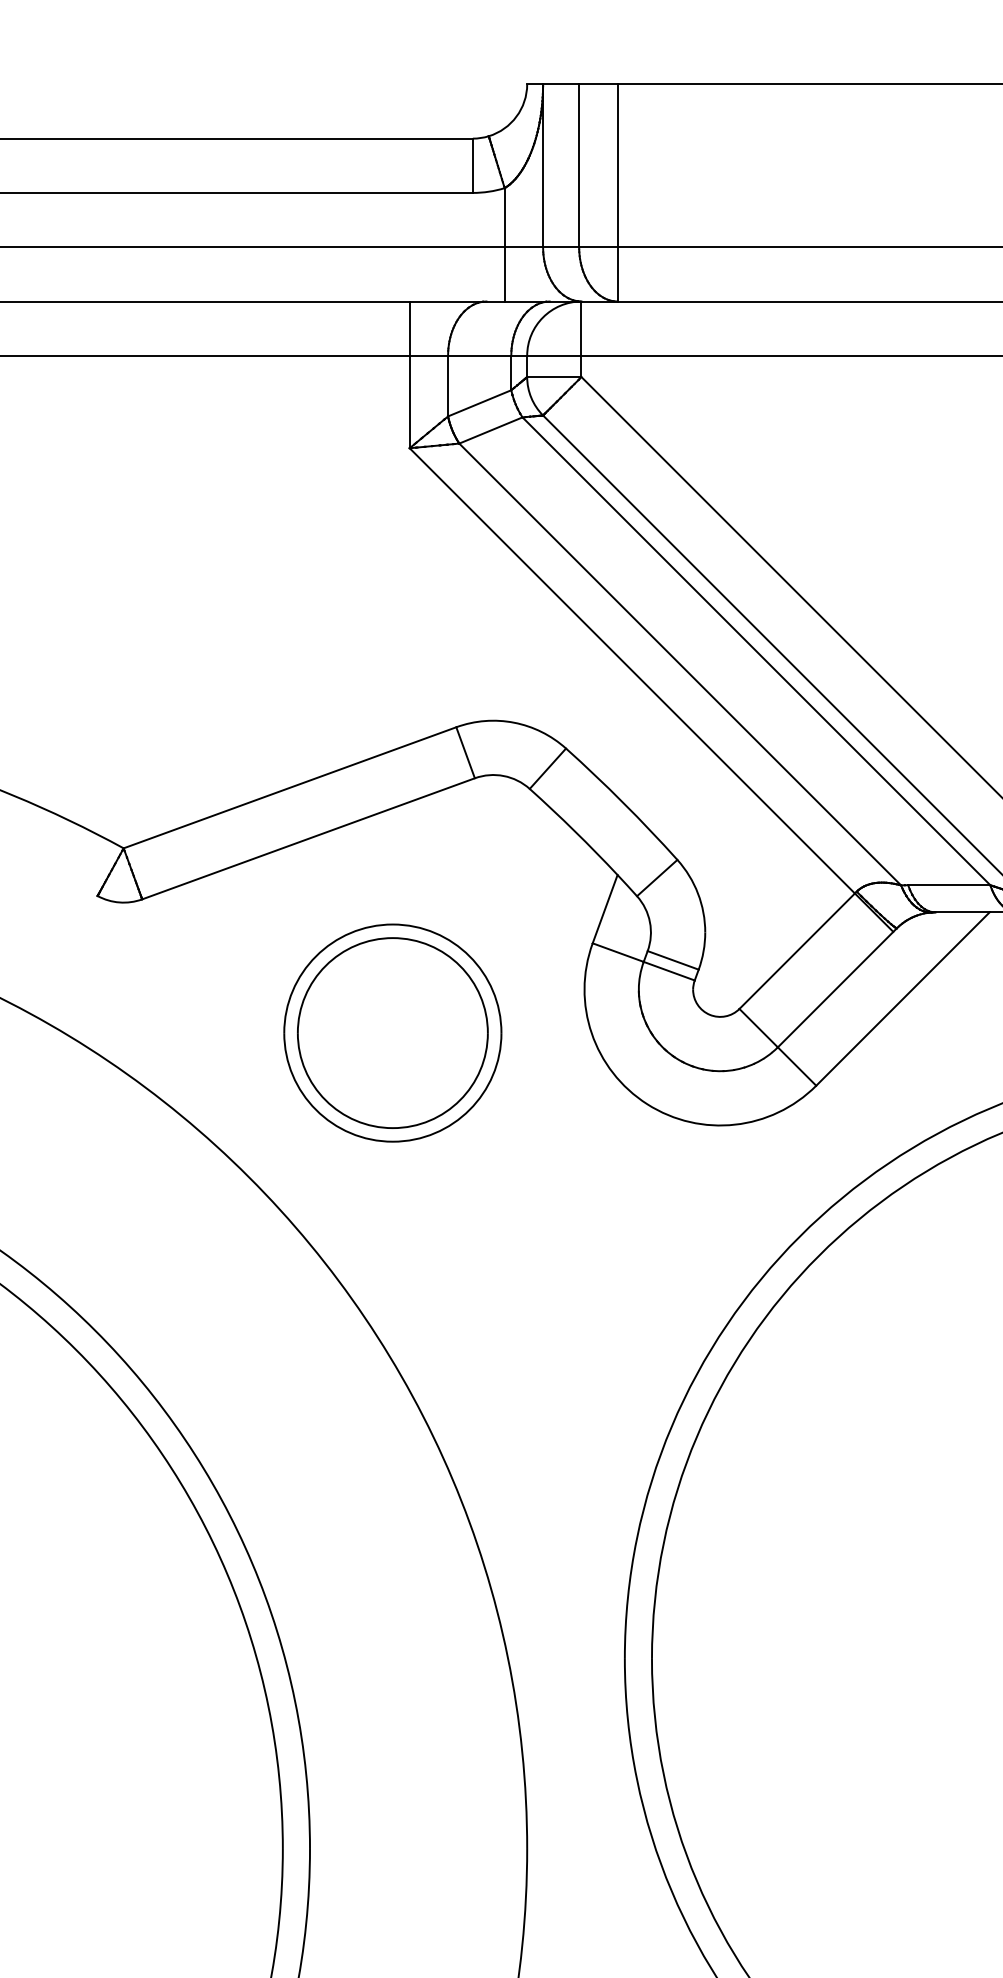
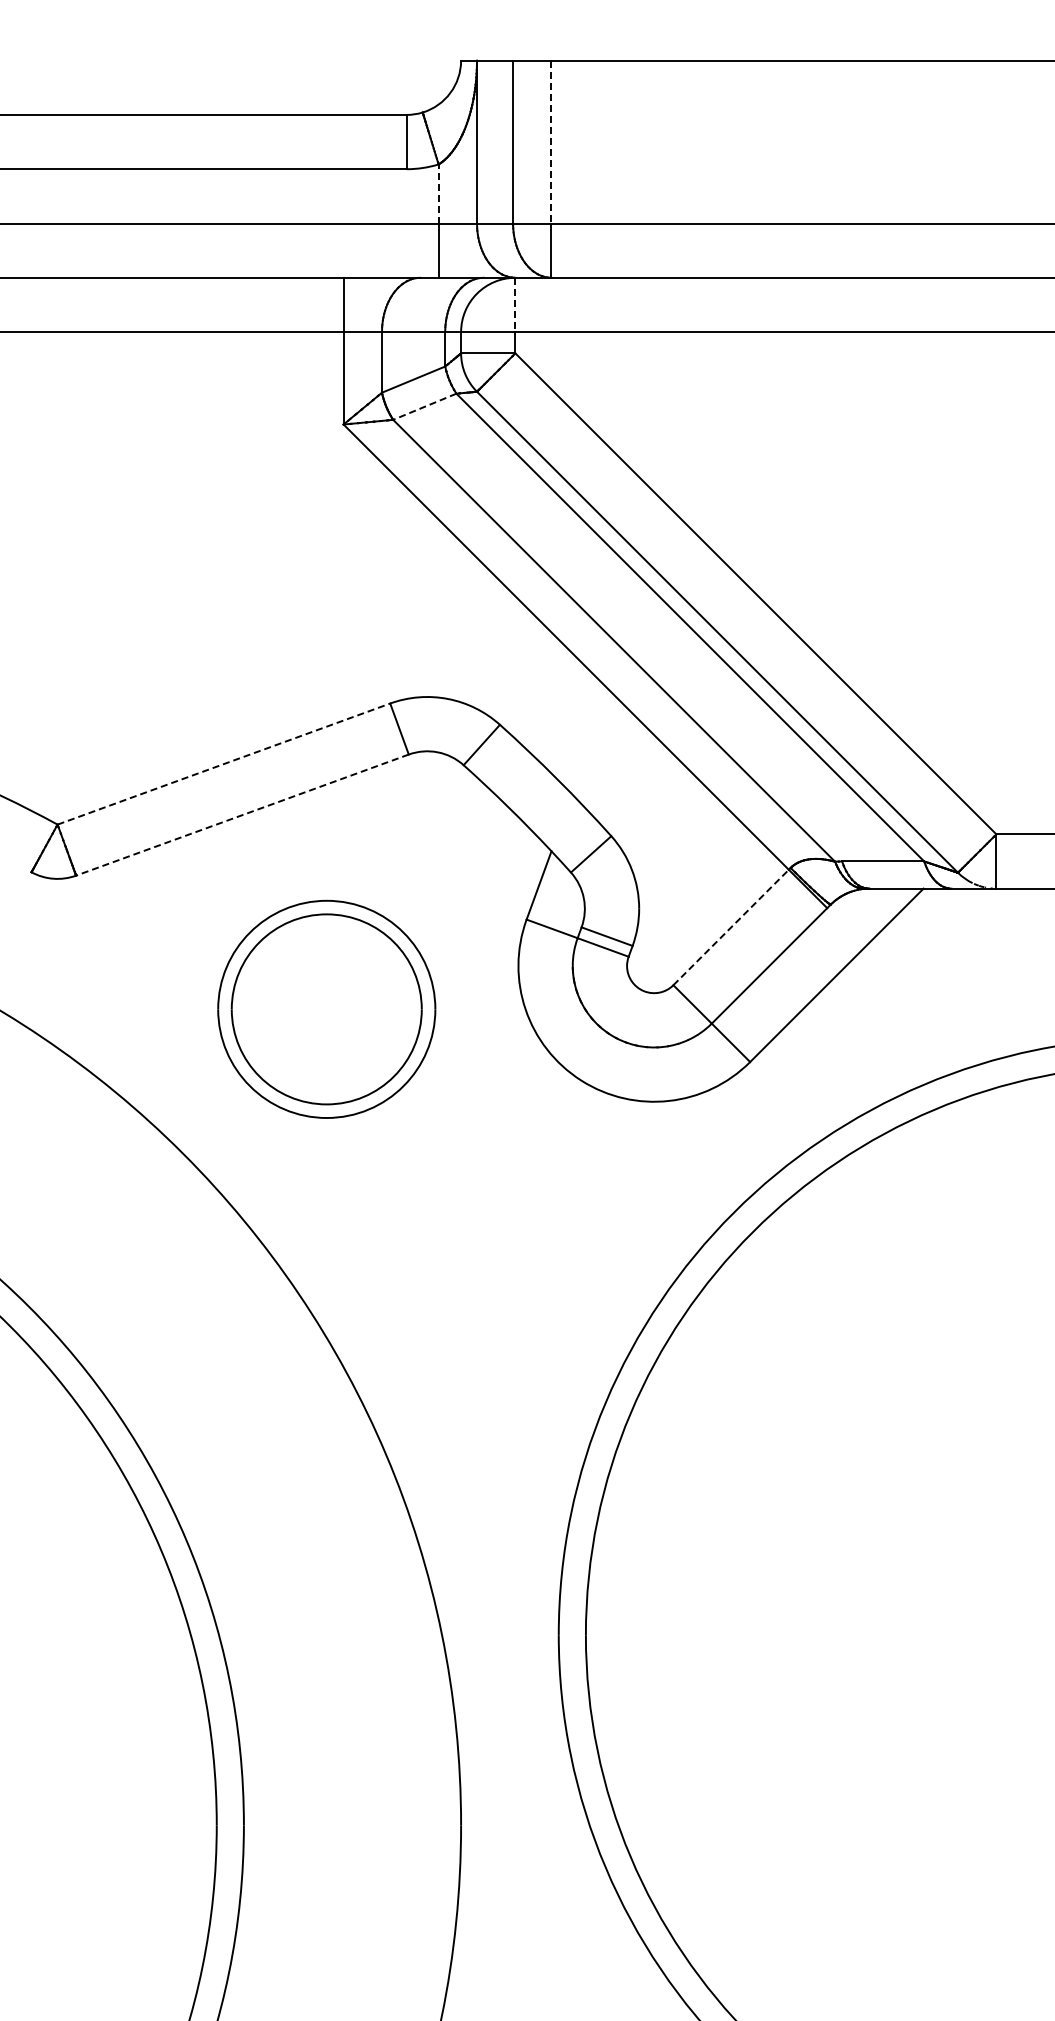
line: (617, 166) -> (551, 142), solid -> dashed
line: (504, 217) -> (438, 193), solid -> dashed
line: (581, 329) -> (515, 305), solid -> dashed
line: (490, 430) -> (424, 406), solid -> dashed
line: (289, 788) -> (223, 764), solid -> dashed
line: (308, 839) -> (242, 815), solid -> dashed
line: (797, 951) -> (731, 927), solid -> dashed

